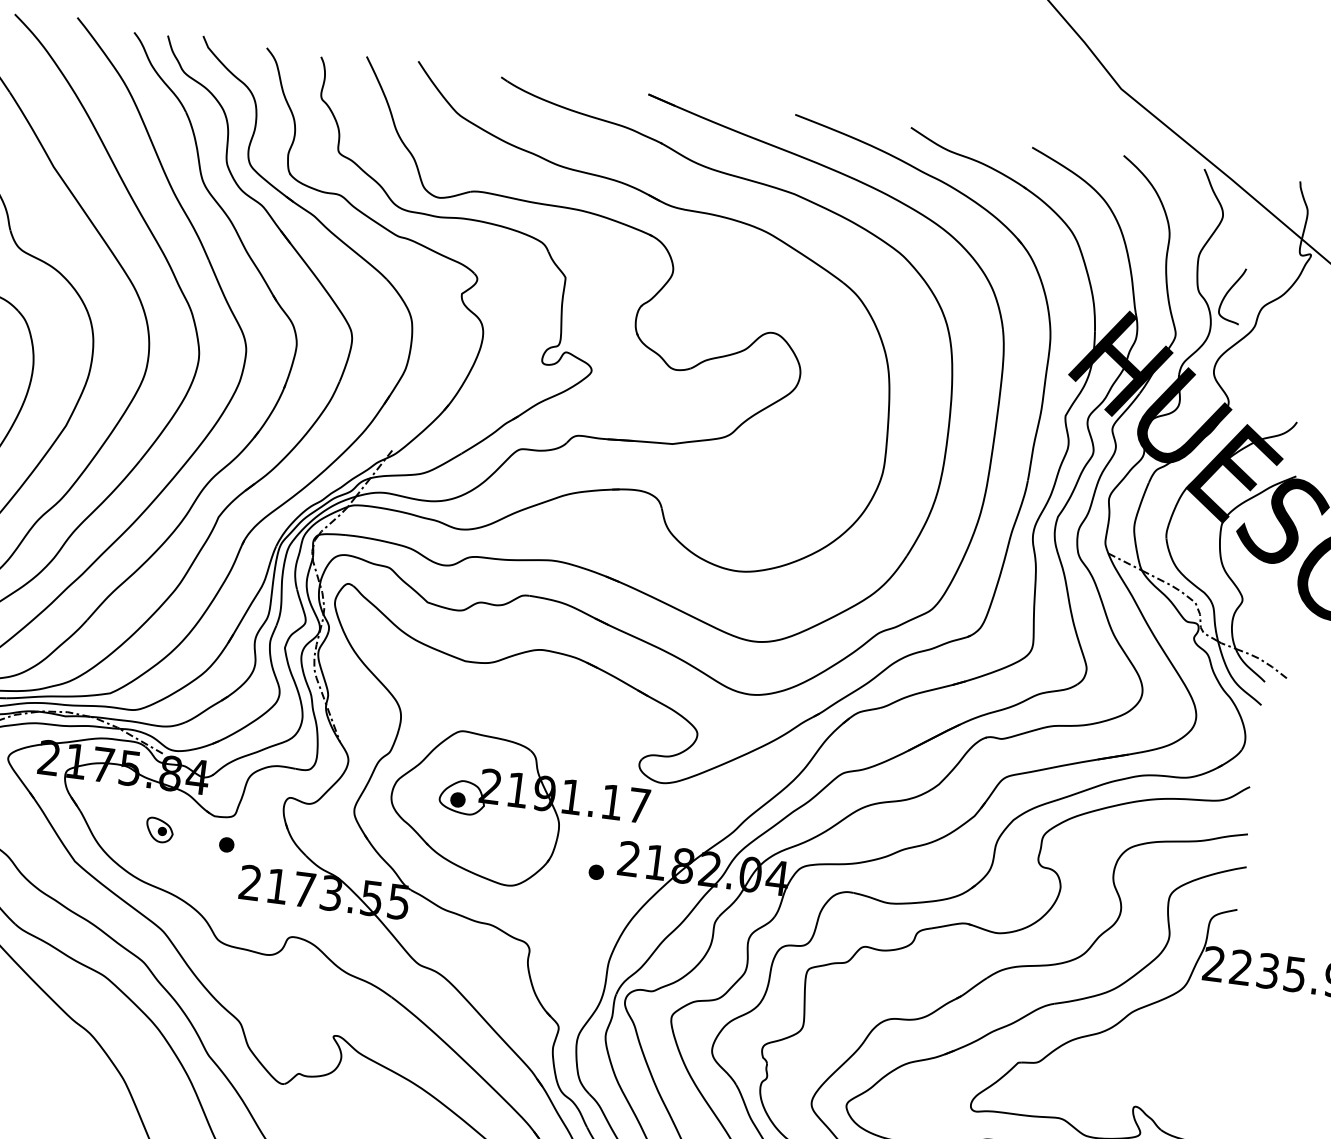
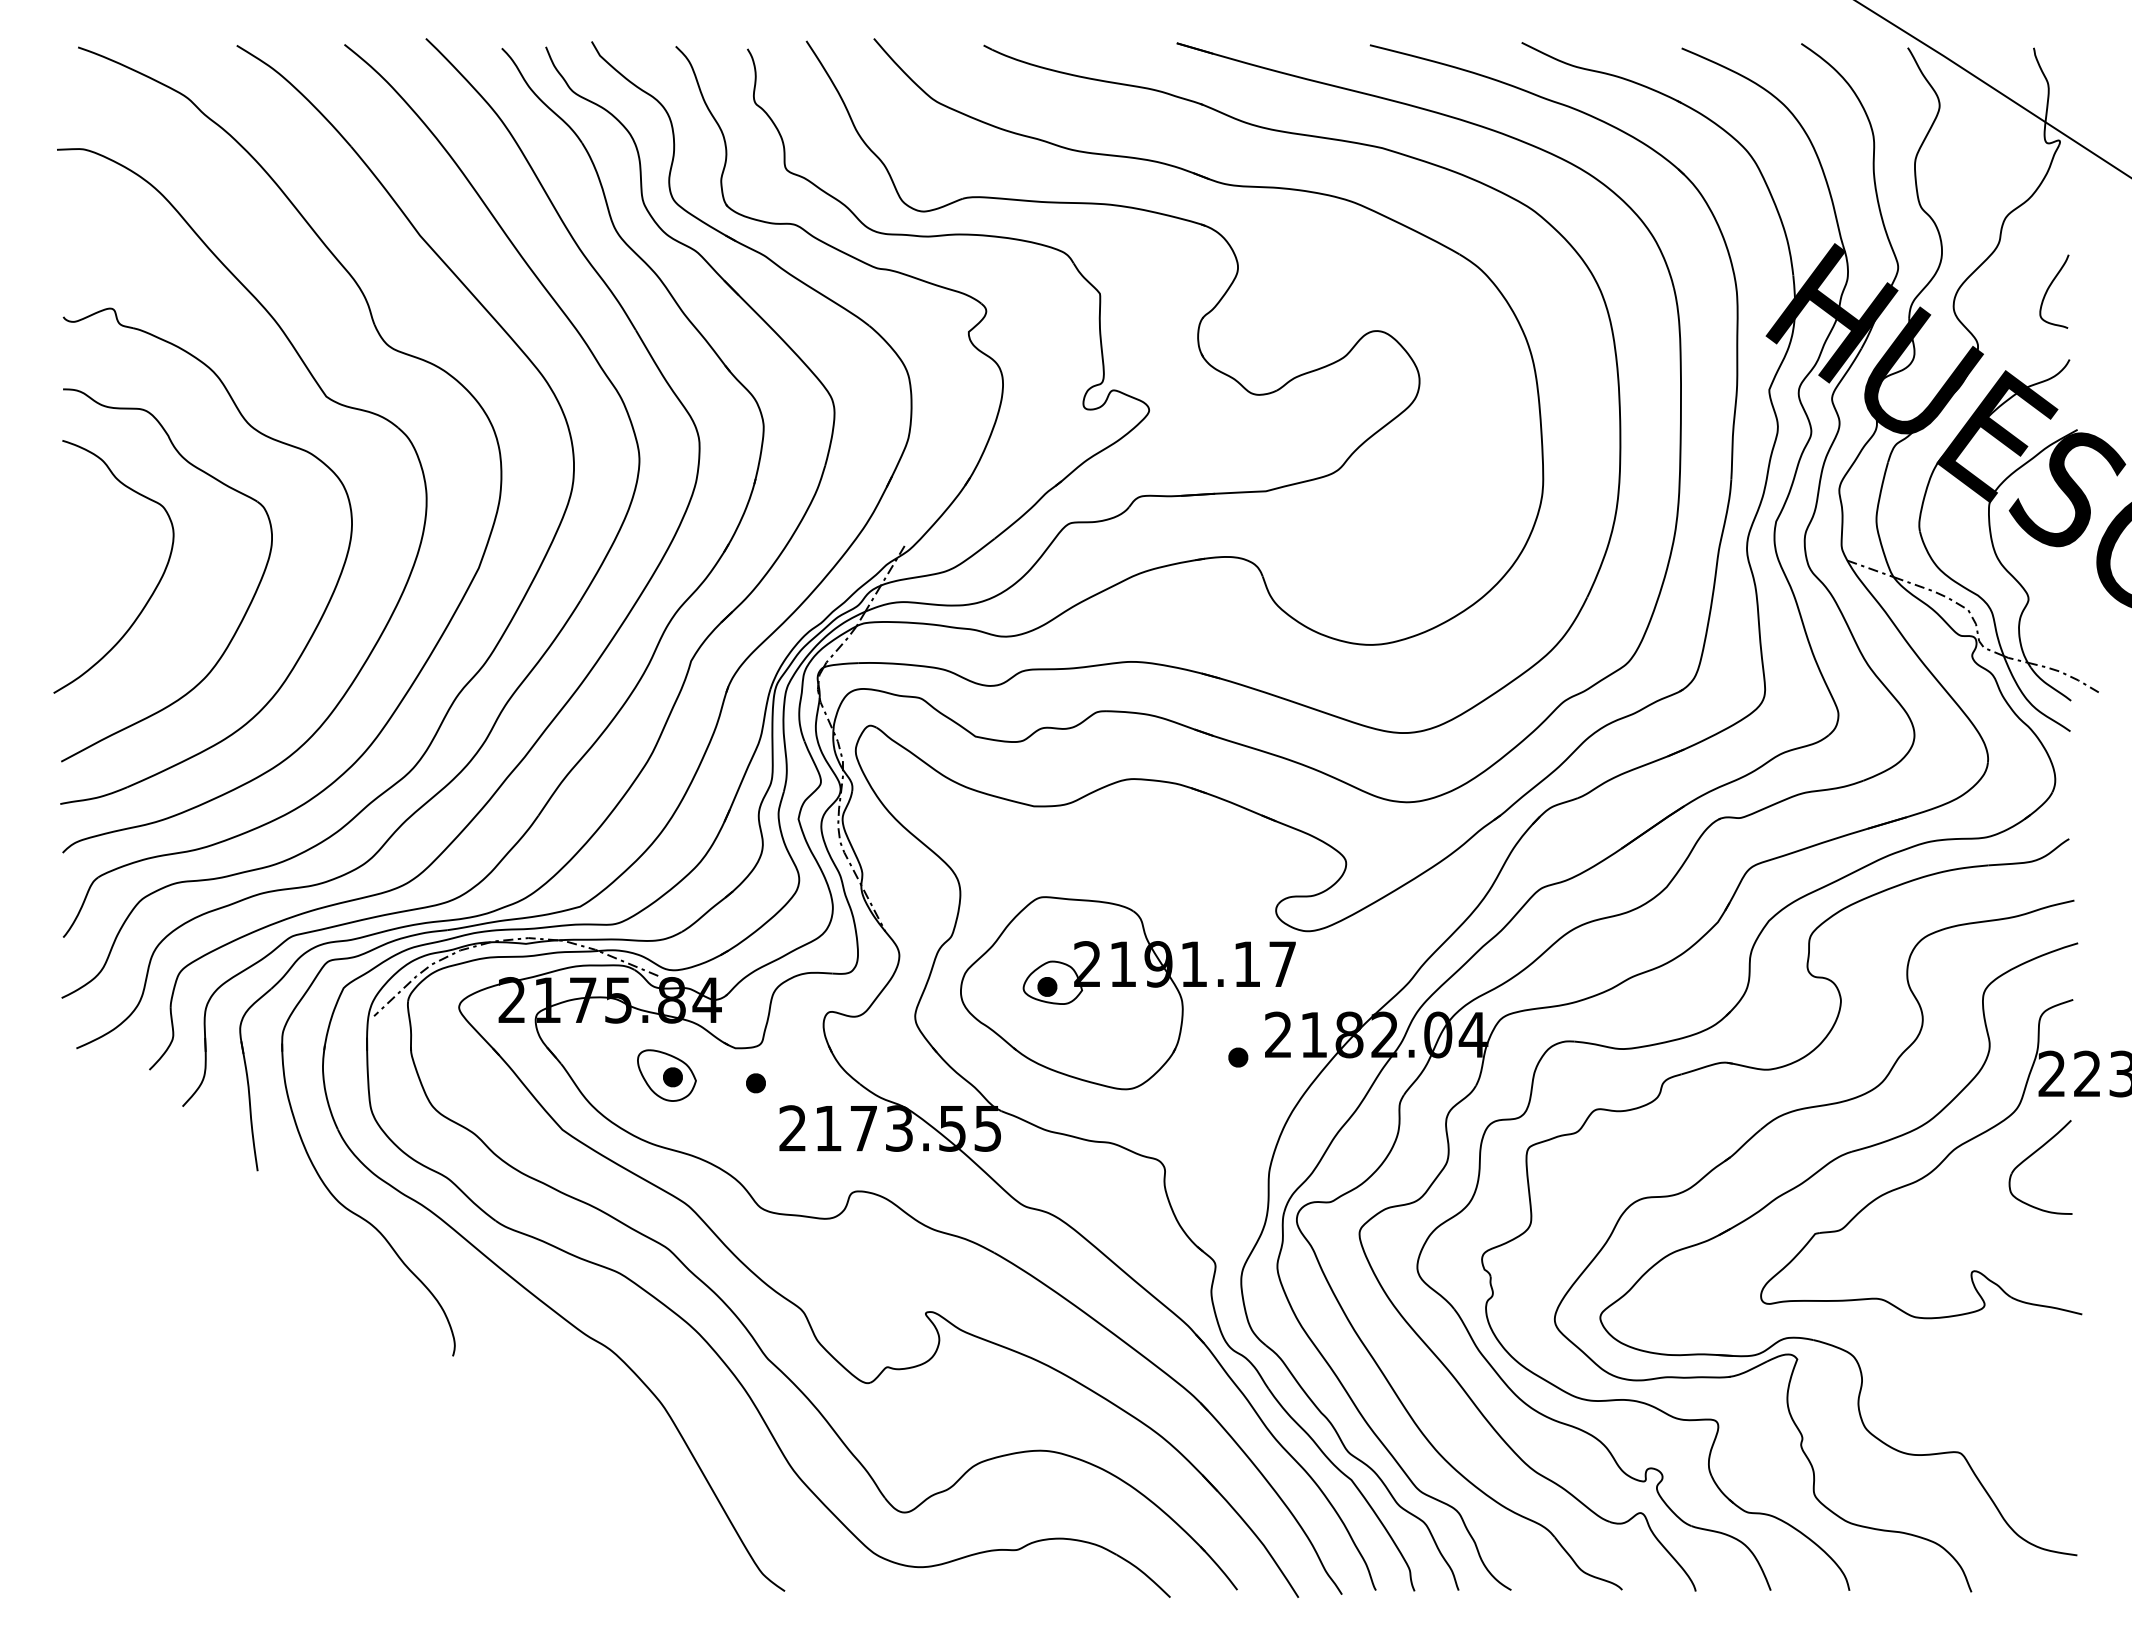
curve: (1228, 292) -> (2049, 288), moved
part: (159, 830) -> (666, 1075), size x1.67
part: (1190, 1024) -> (2031, 1156), added

